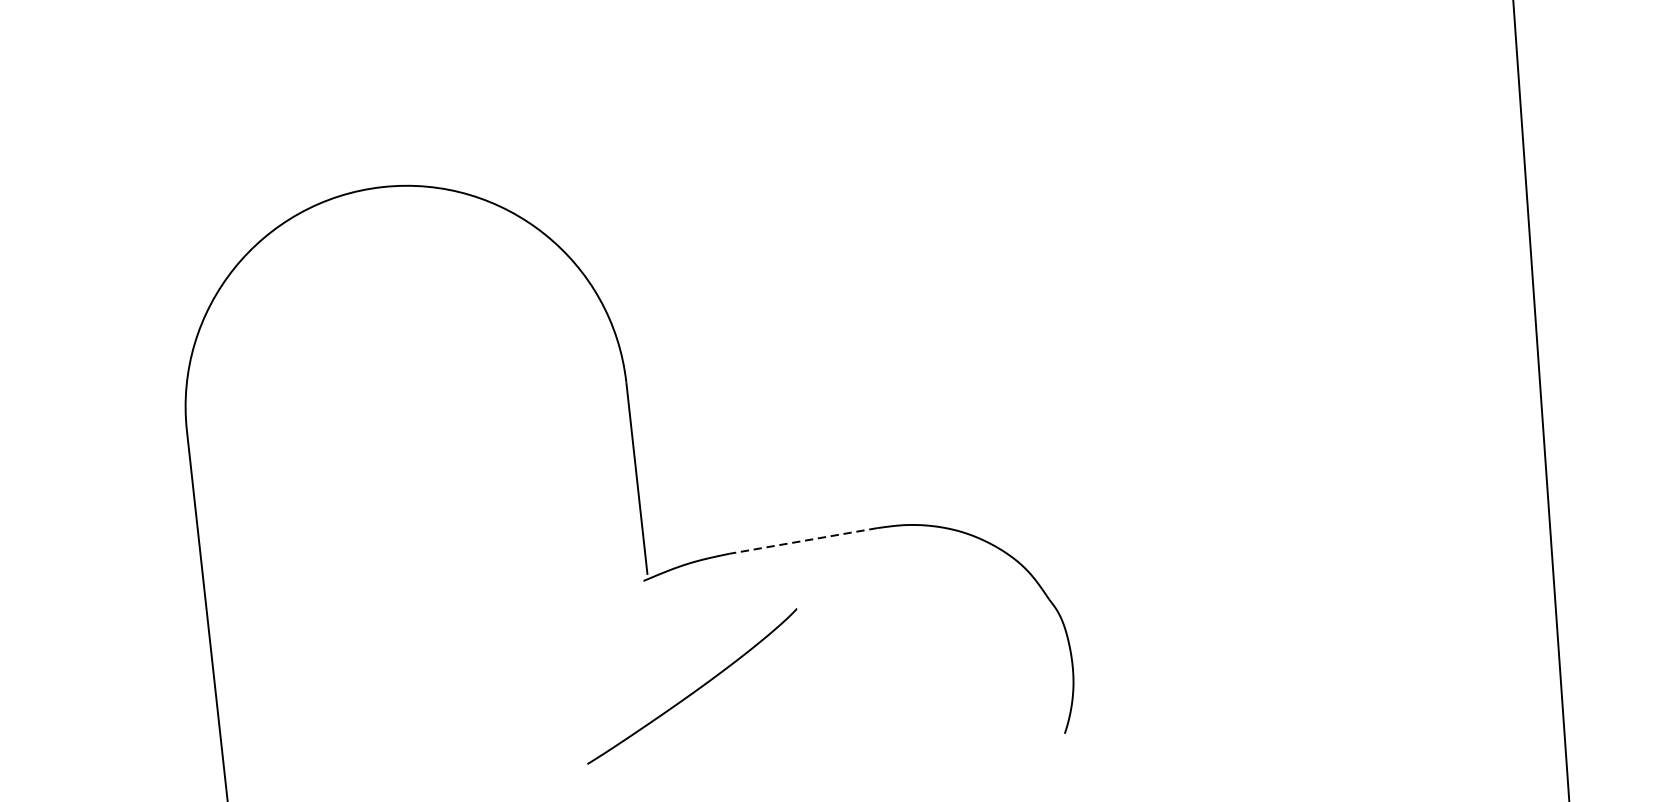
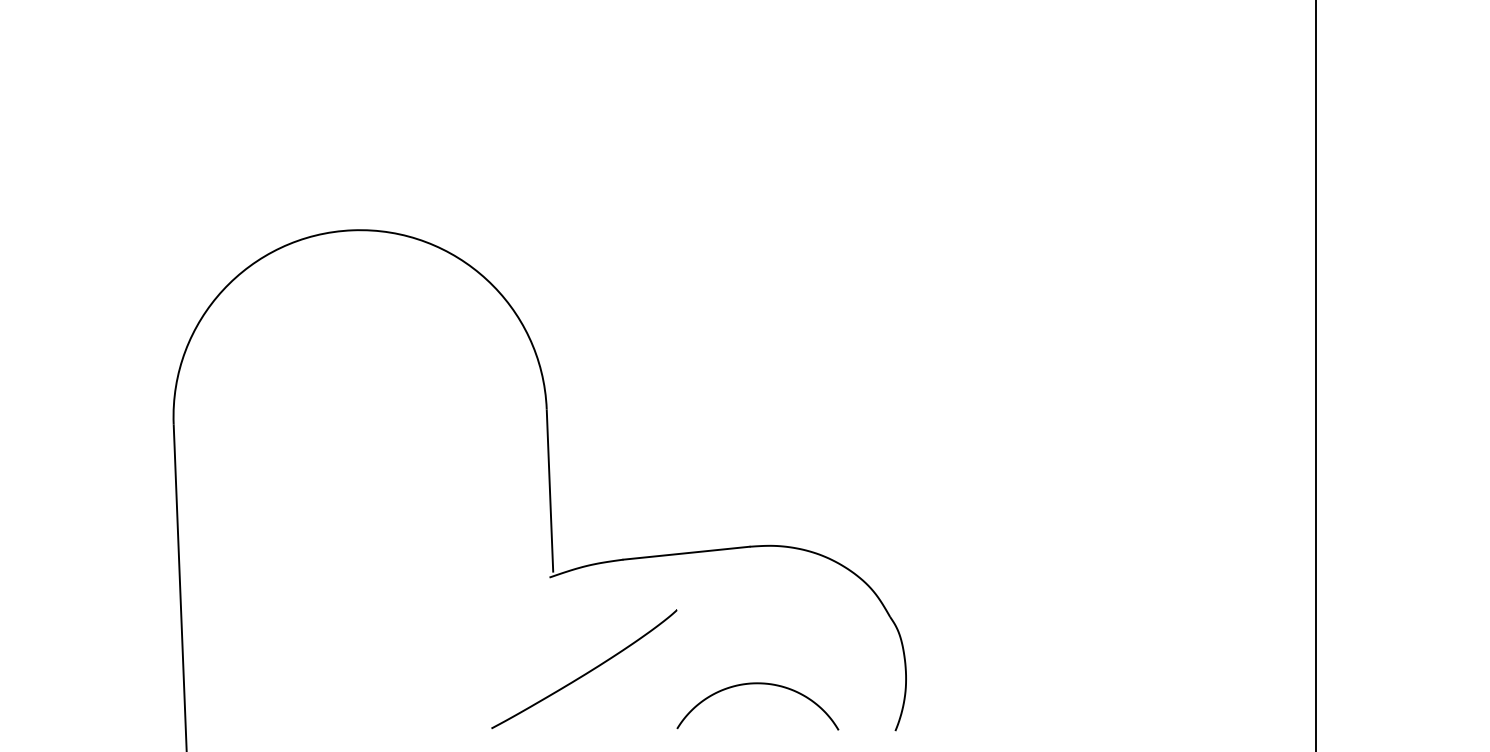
line: (803, 541) -> (686, 553), dashed -> solid
curve: (898, 690) -> (757, 684), added

